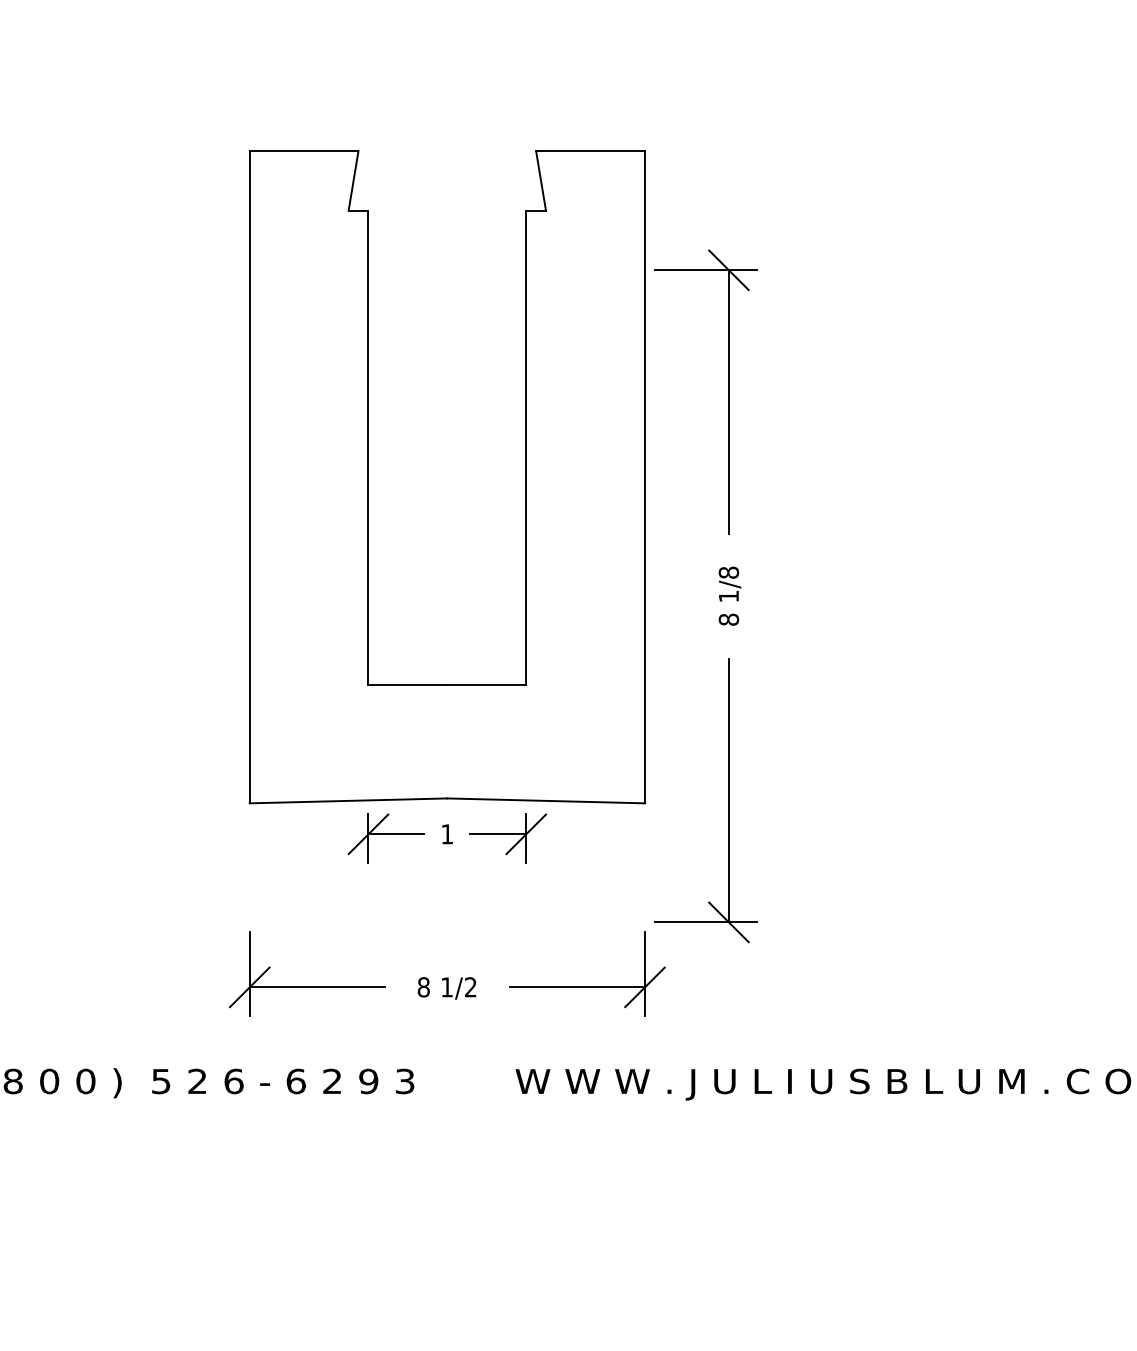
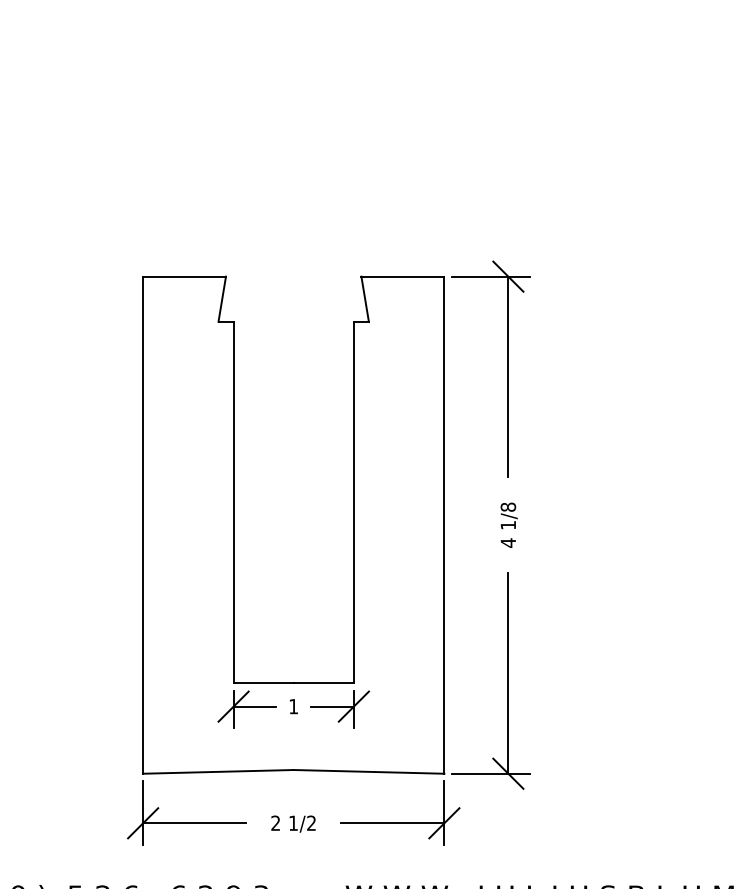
part: (368, 477) -> (233, 525), moved
text: (728, 619) -> (508, 542), 8 -> 4
text: (423, 987) -> (275, 823), 8 -> 2

